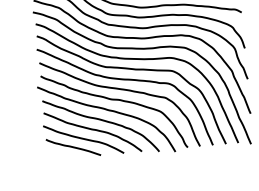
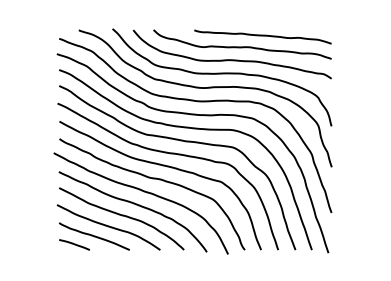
line: (58, 154) -> (74, 244), added

